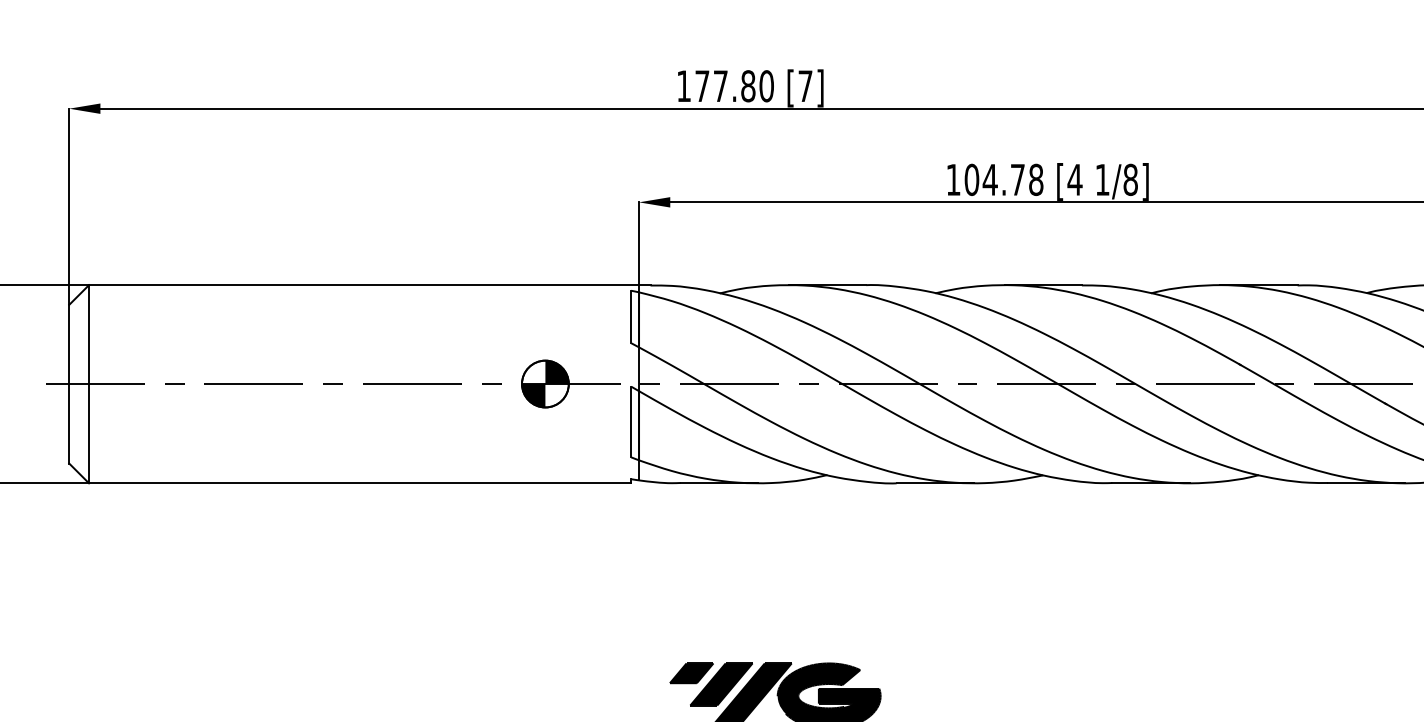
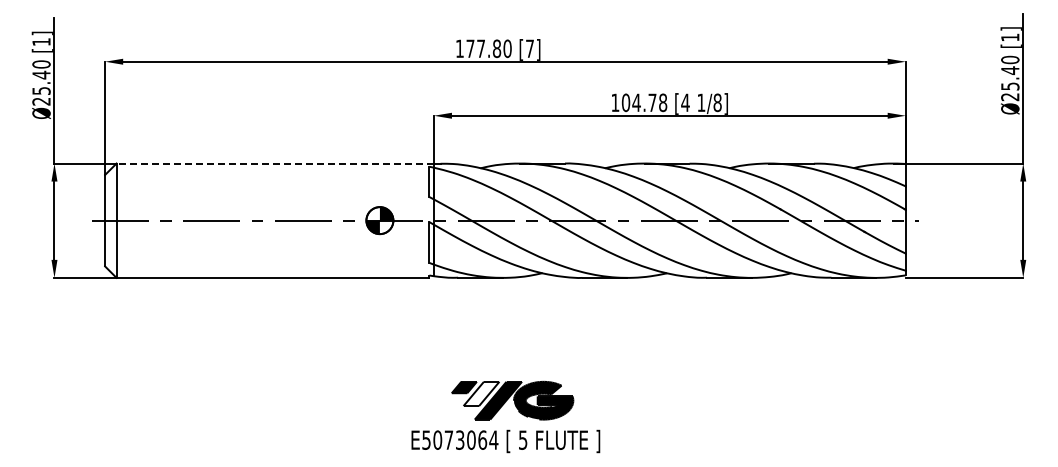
line: (364, 285) -> (275, 163), solid -> dashed
fill: (721, 683) -> (481, 393), removed

